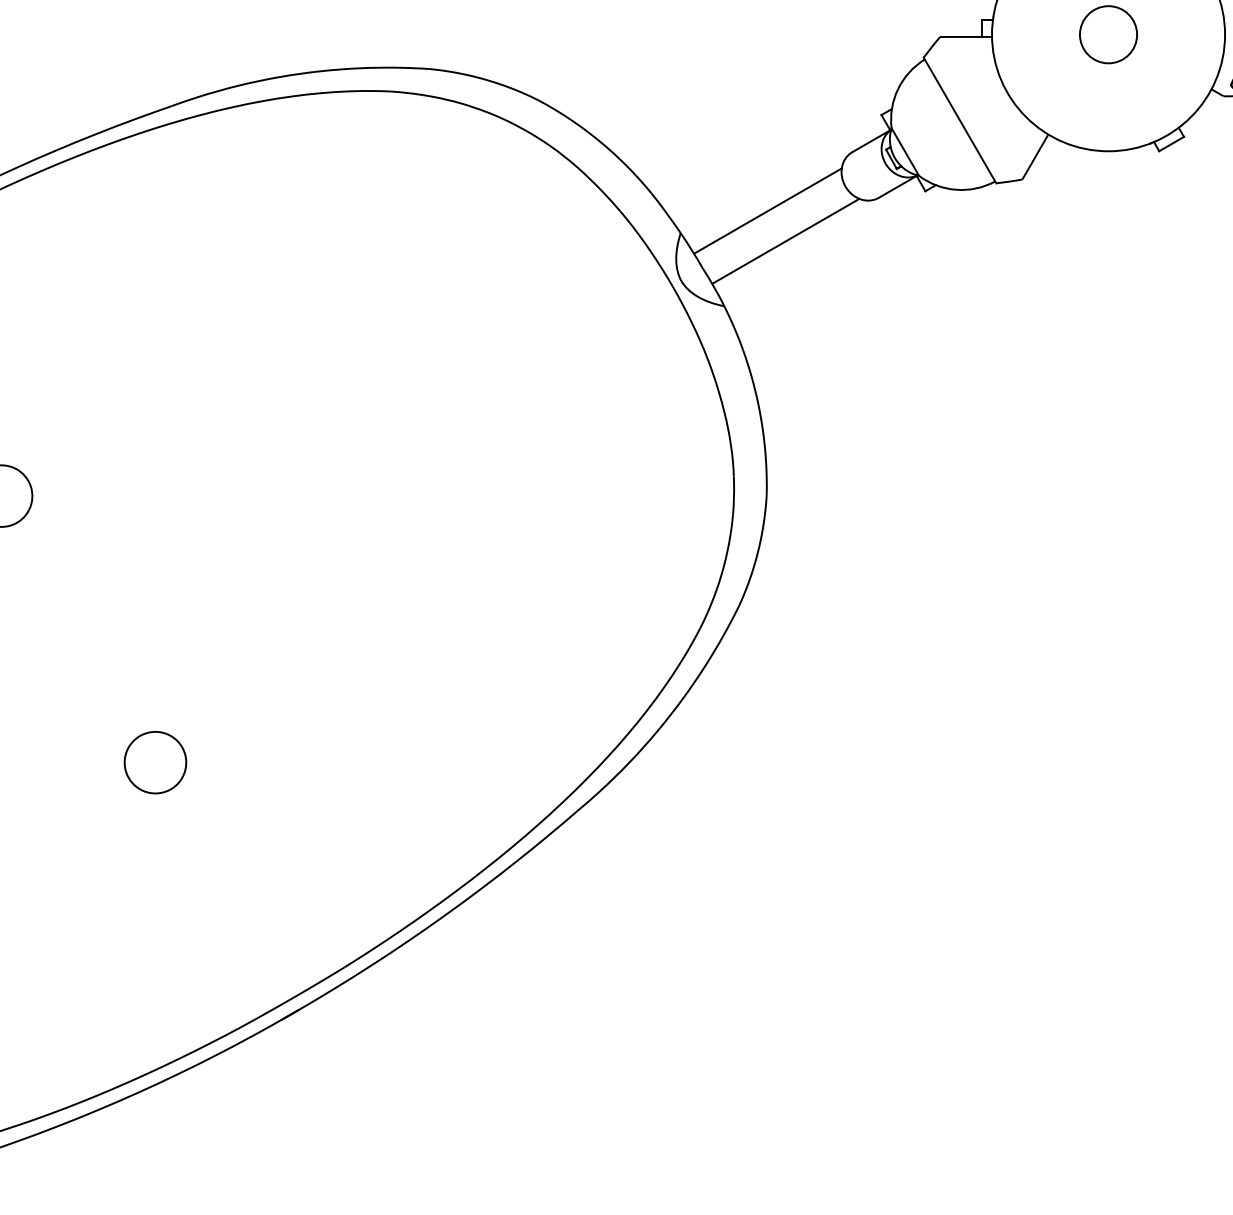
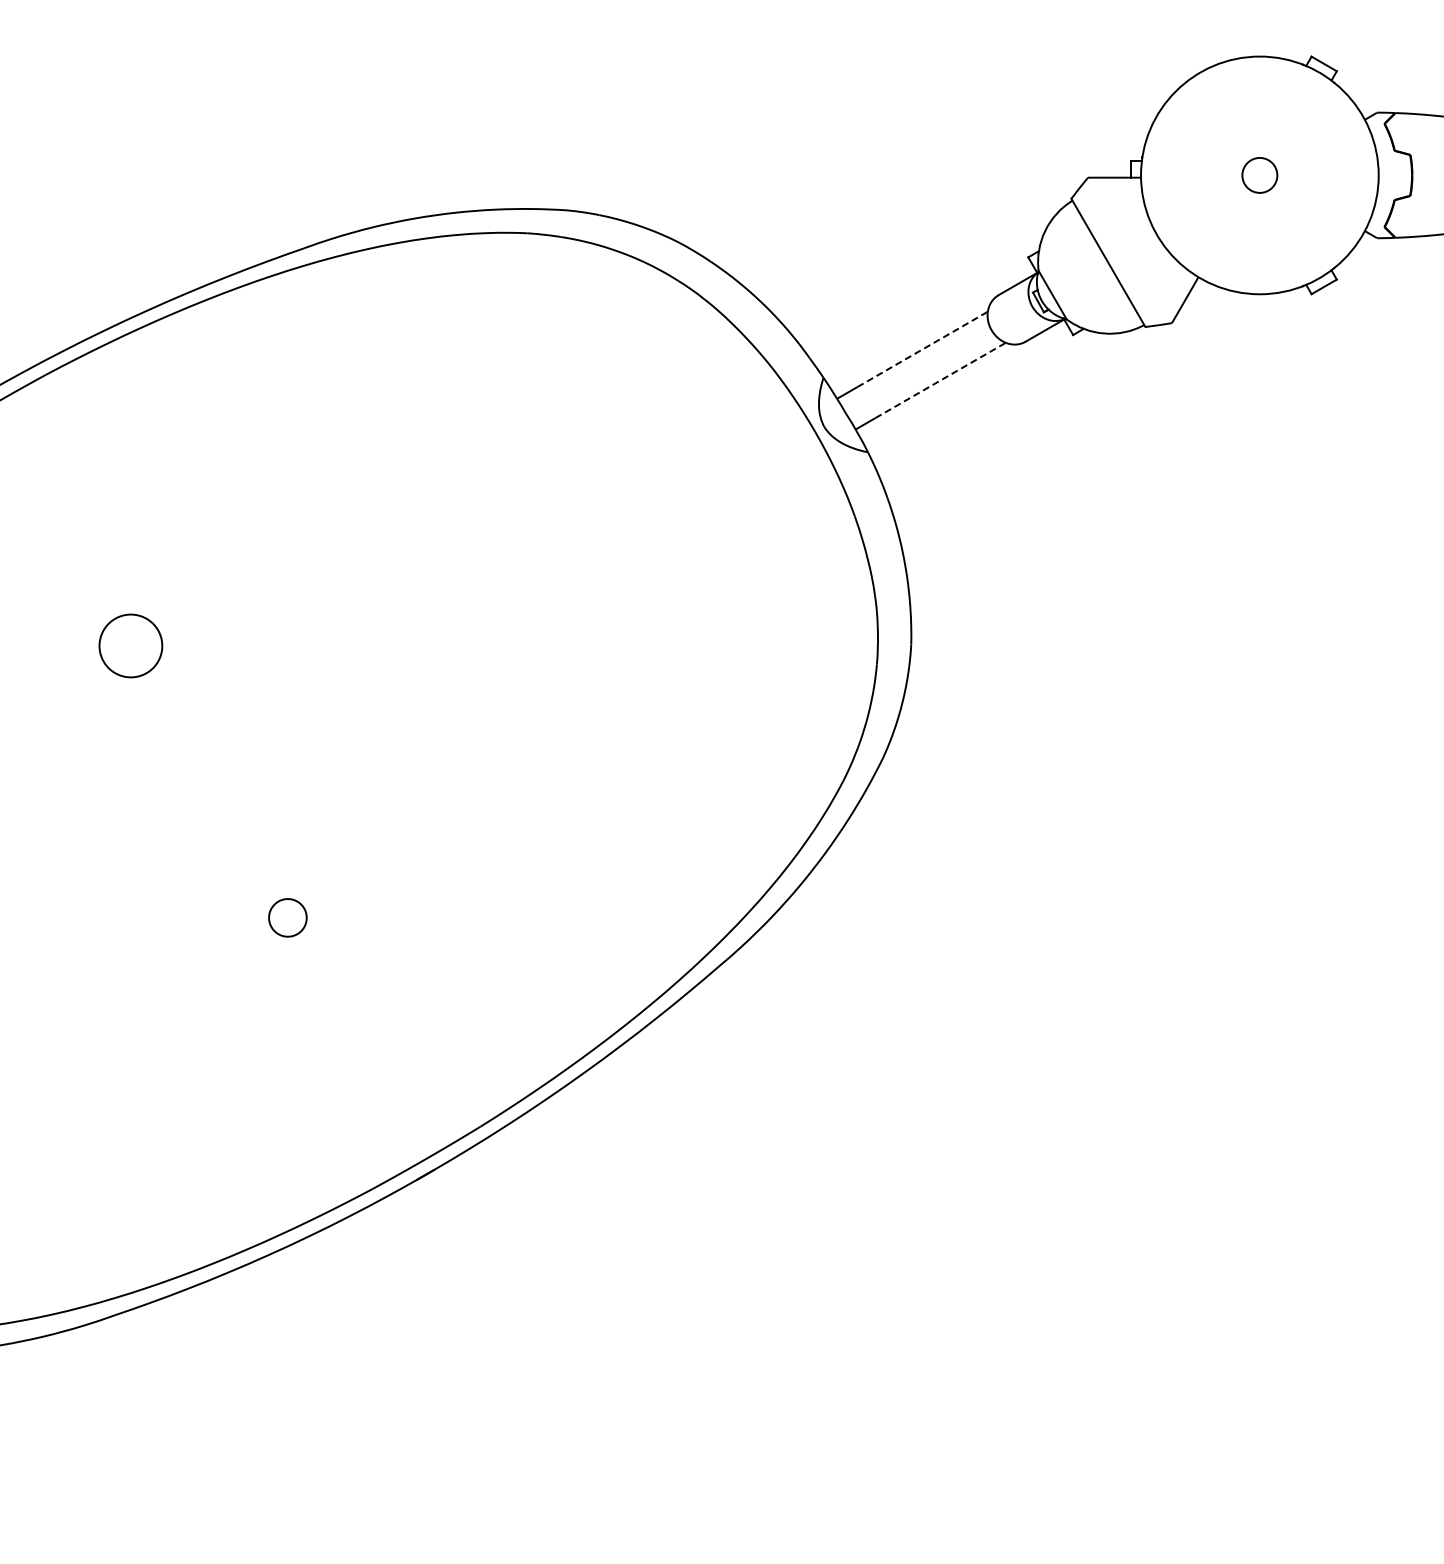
circle: (1108, 34) -> (1259, 175), size x0.6
line: (778, 205) -> (923, 349), solid -> dashed
line: (796, 235) -> (941, 380), solid -> dashed
part: (155, 762) -> (287, 917), size x0.6

